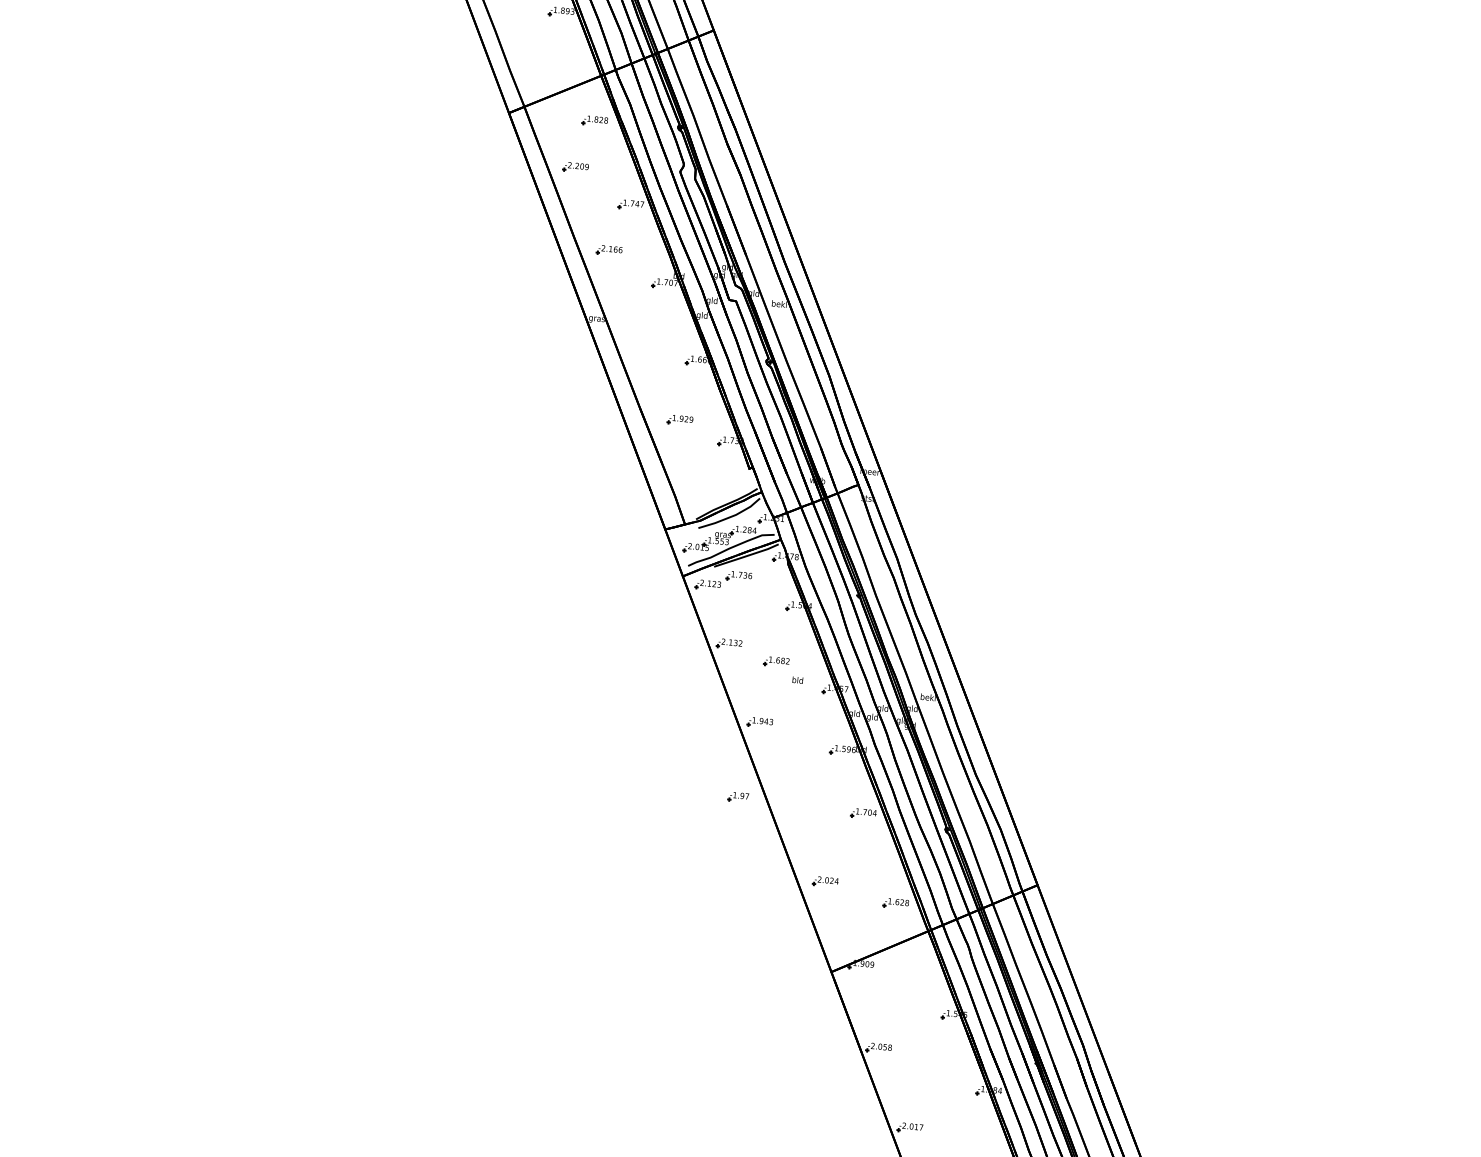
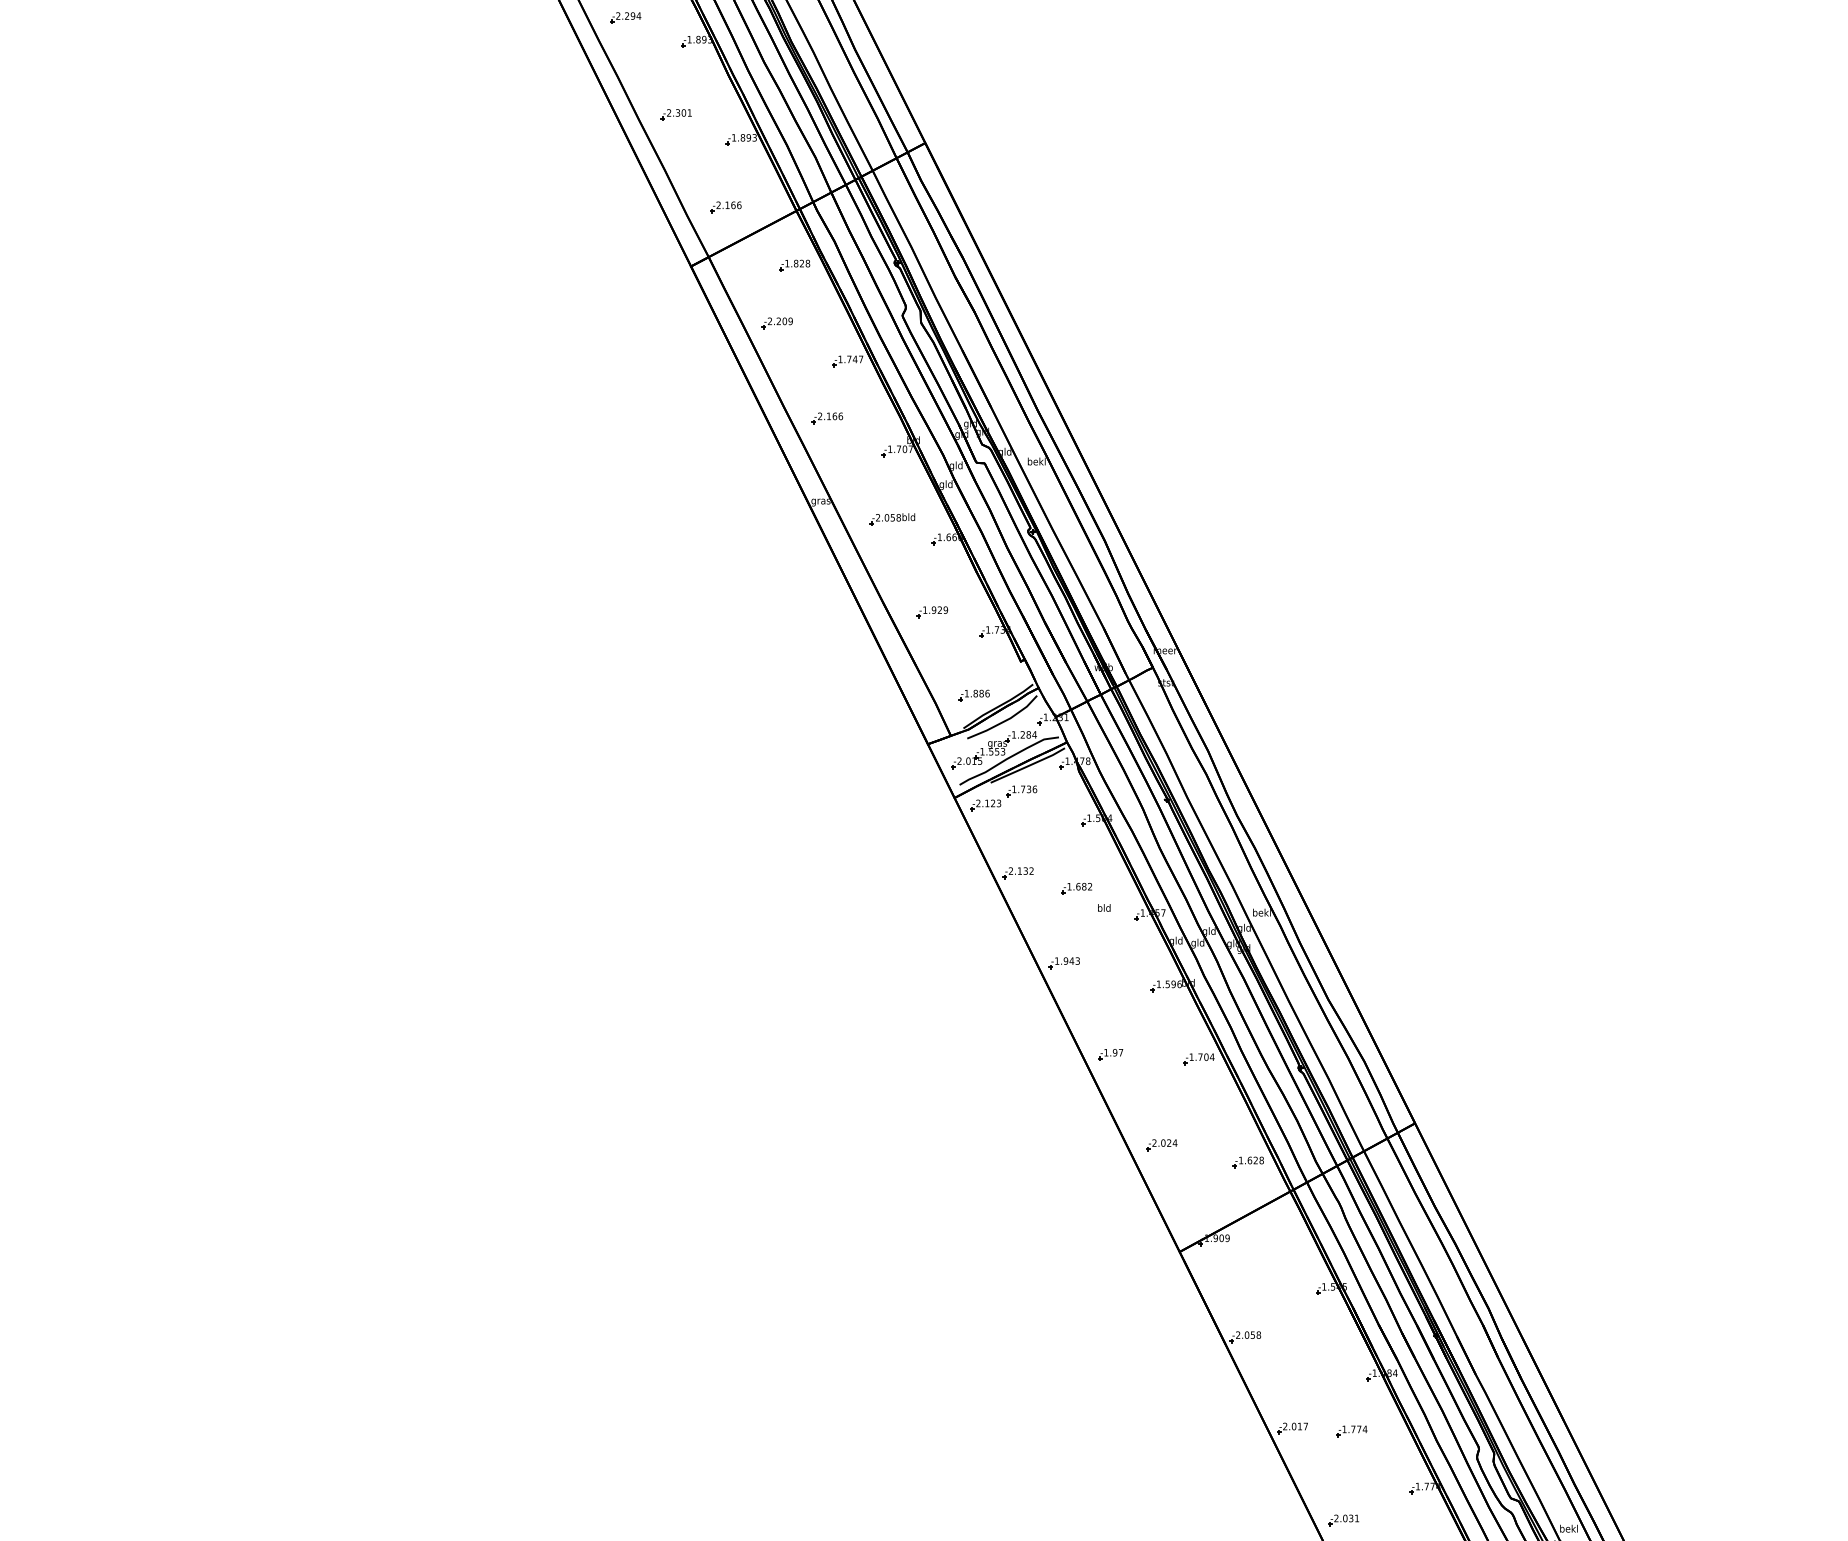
part: (542, 67) -> (725, 207), added
part: (654, 340) -> (892, 519), added
part: (707, 492) -> (973, 695), added
part: (738, 797) -> (1110, 1054), moved
part: (958, 1135) -> (1351, 1431), added

